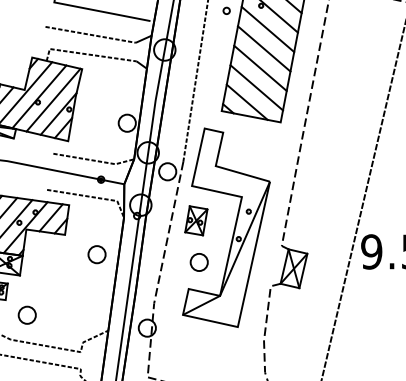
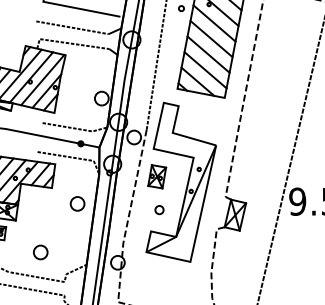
part: (199, 261) -> (159, 209), size x0.6
part: (27, 315) -> (40, 252), moved

